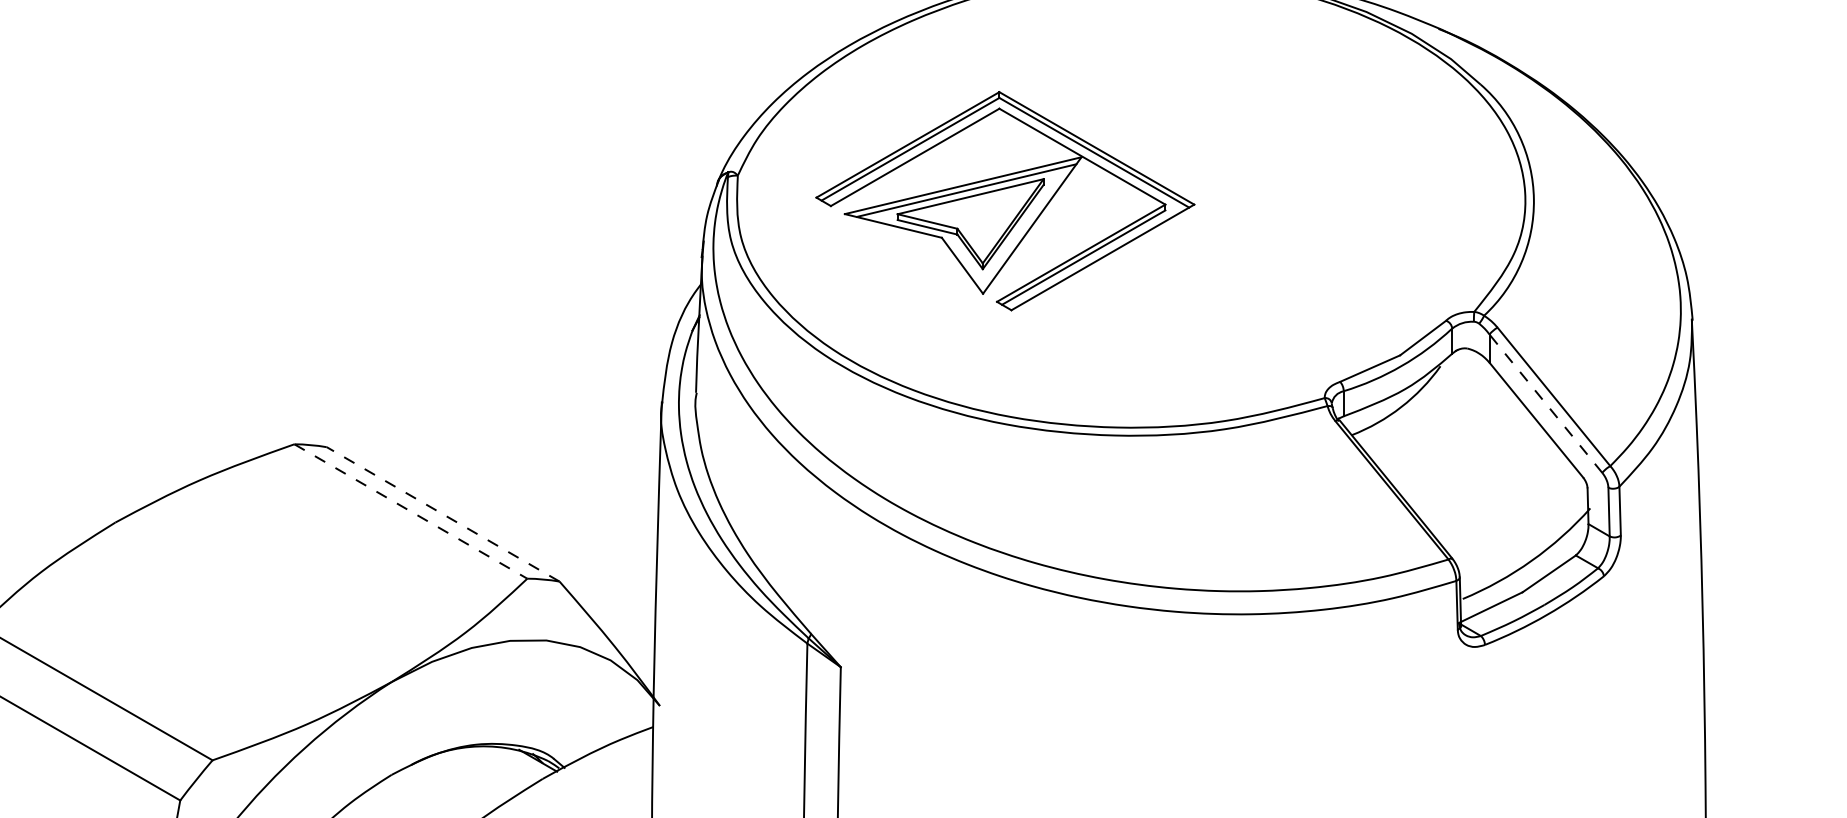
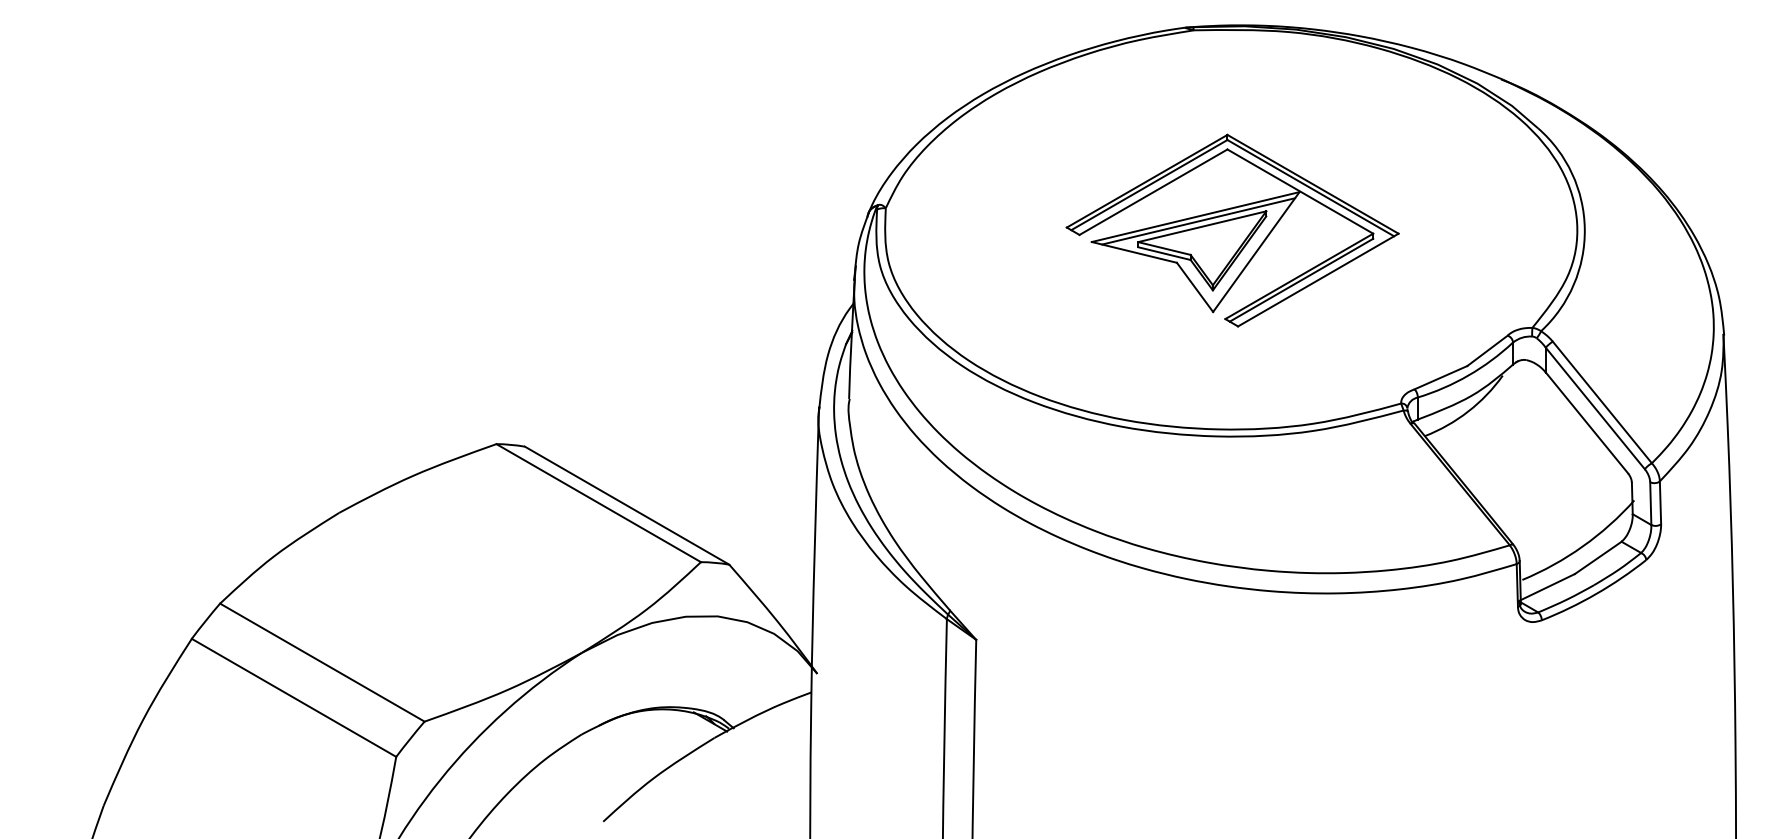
part: (1005, 200) -> (1232, 230), moved
line: (1546, 403) -> (1595, 408), dashed -> solid
line: (411, 511) -> (599, 503), dashed -> solid
line: (442, 514) -> (626, 505), dashed -> solid

